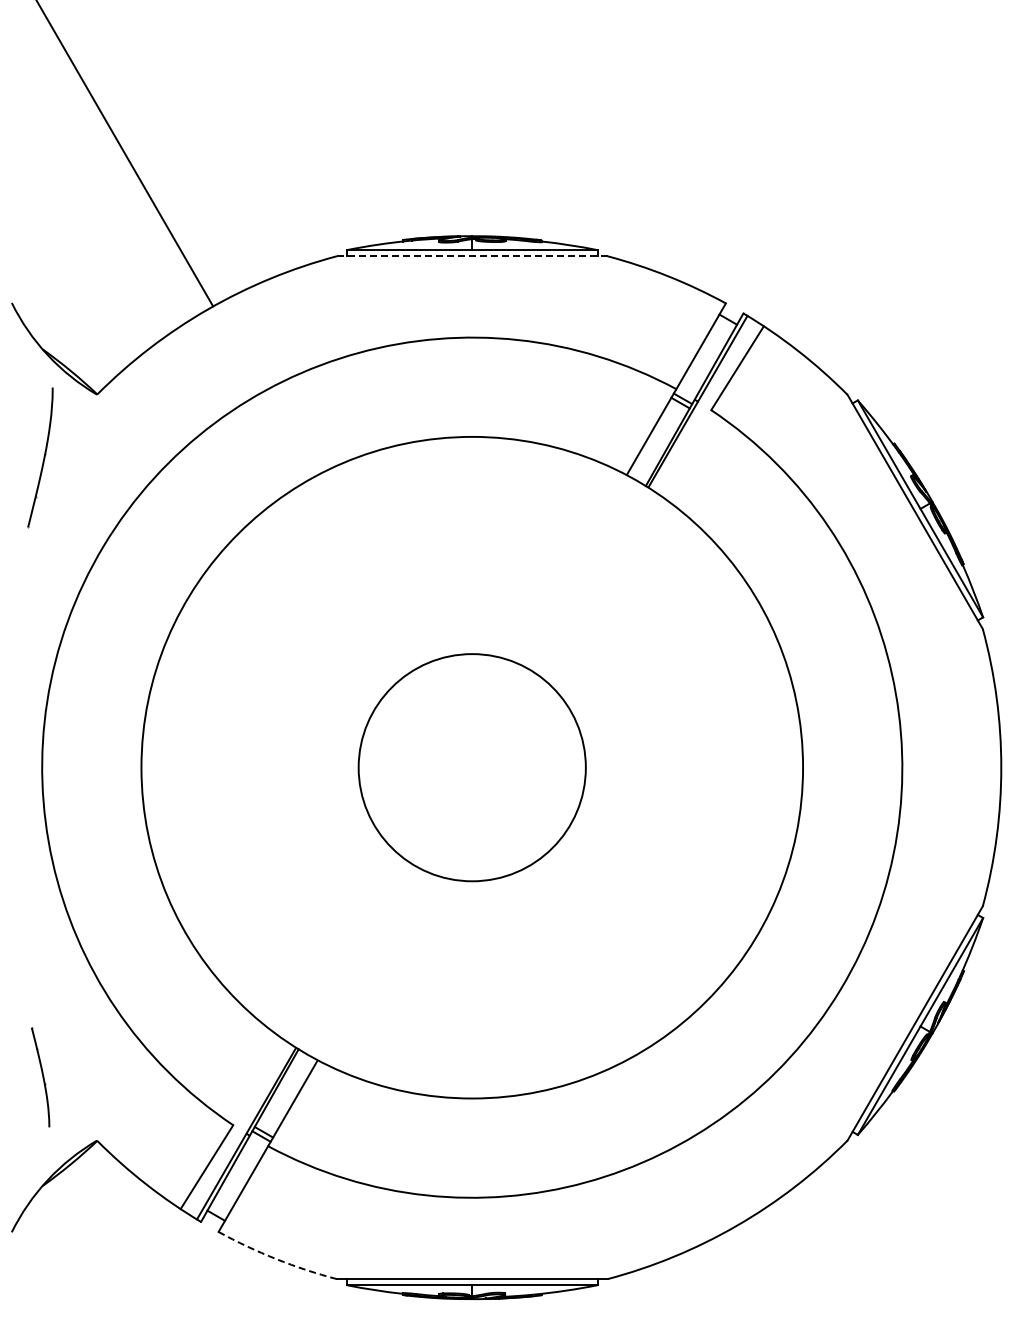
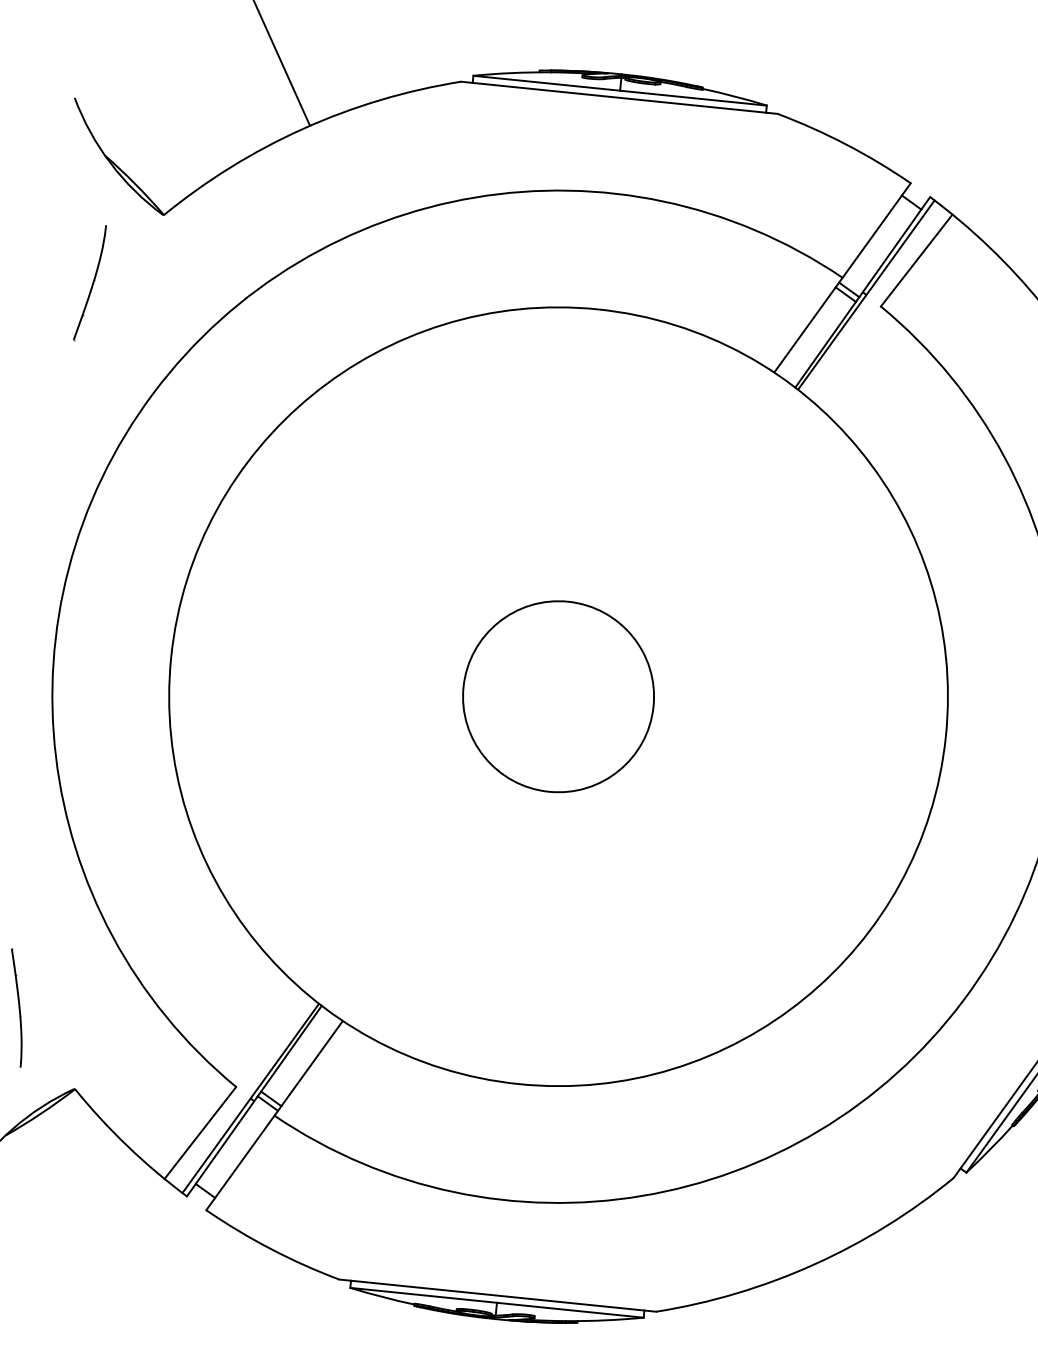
line: (472, 256) -> (619, 98), dashed -> solid
part: (40, 458) -> (89, 283), size x0.71
circle: (472, 767) -> (558, 696), size x0.71
arc: (276, 1259) -> (270, 1249), dashed -> solid

